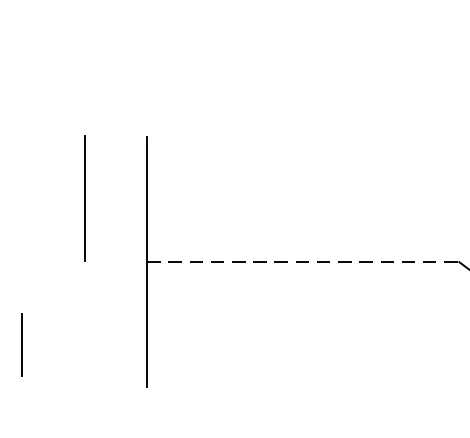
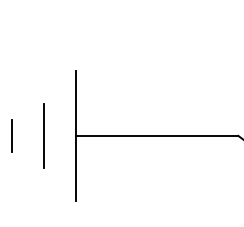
line: (83, 197) -> (43, 135), moved
line: (303, 261) -> (157, 135), dashed -> solid
line: (21, 344) -> (11, 135), moved

